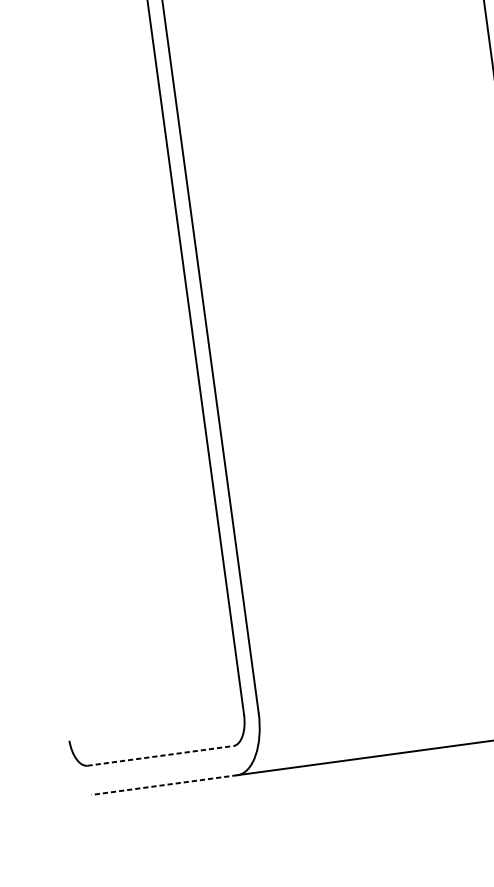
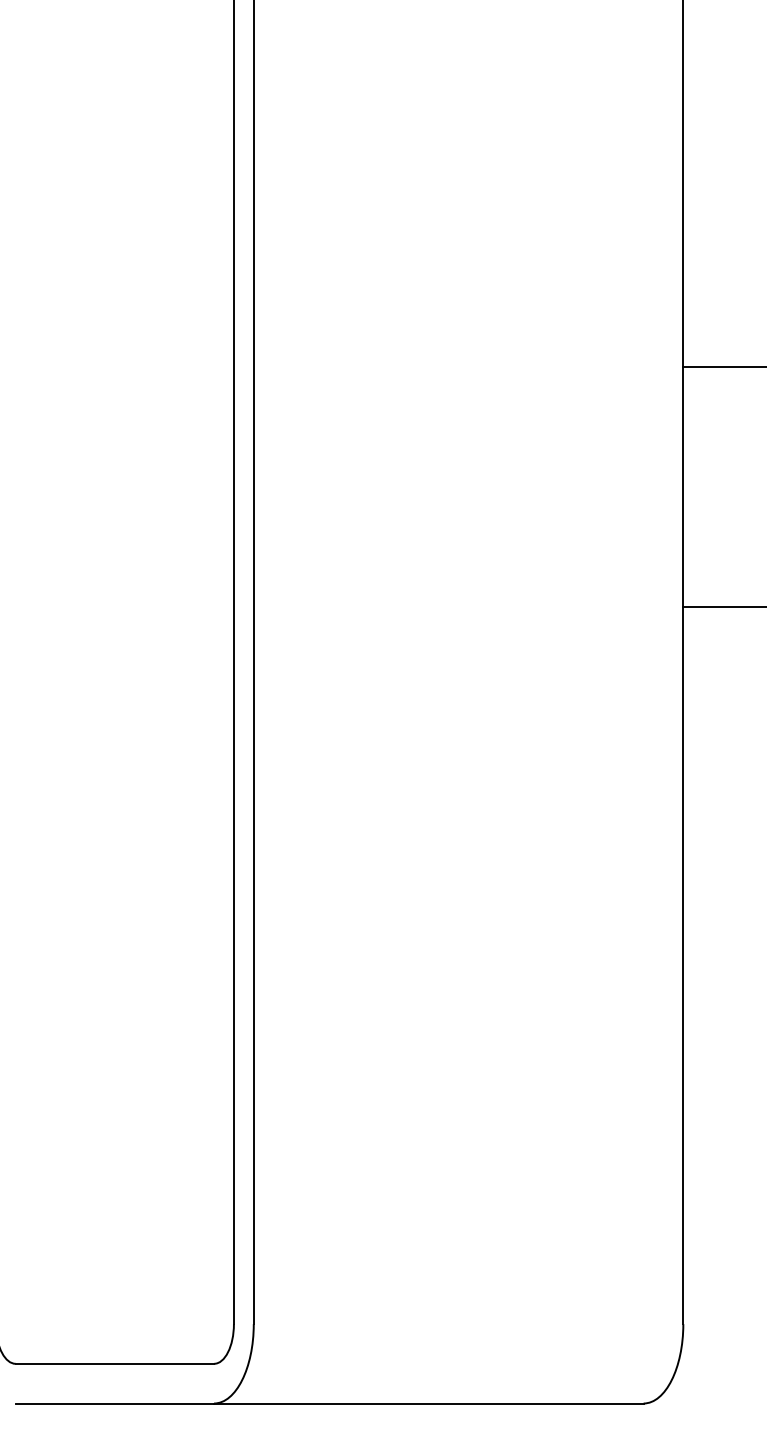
line: (160, 755) -> (115, 1363), dashed -> solid
line: (164, 785) -> (114, 1403), dashed -> solid

